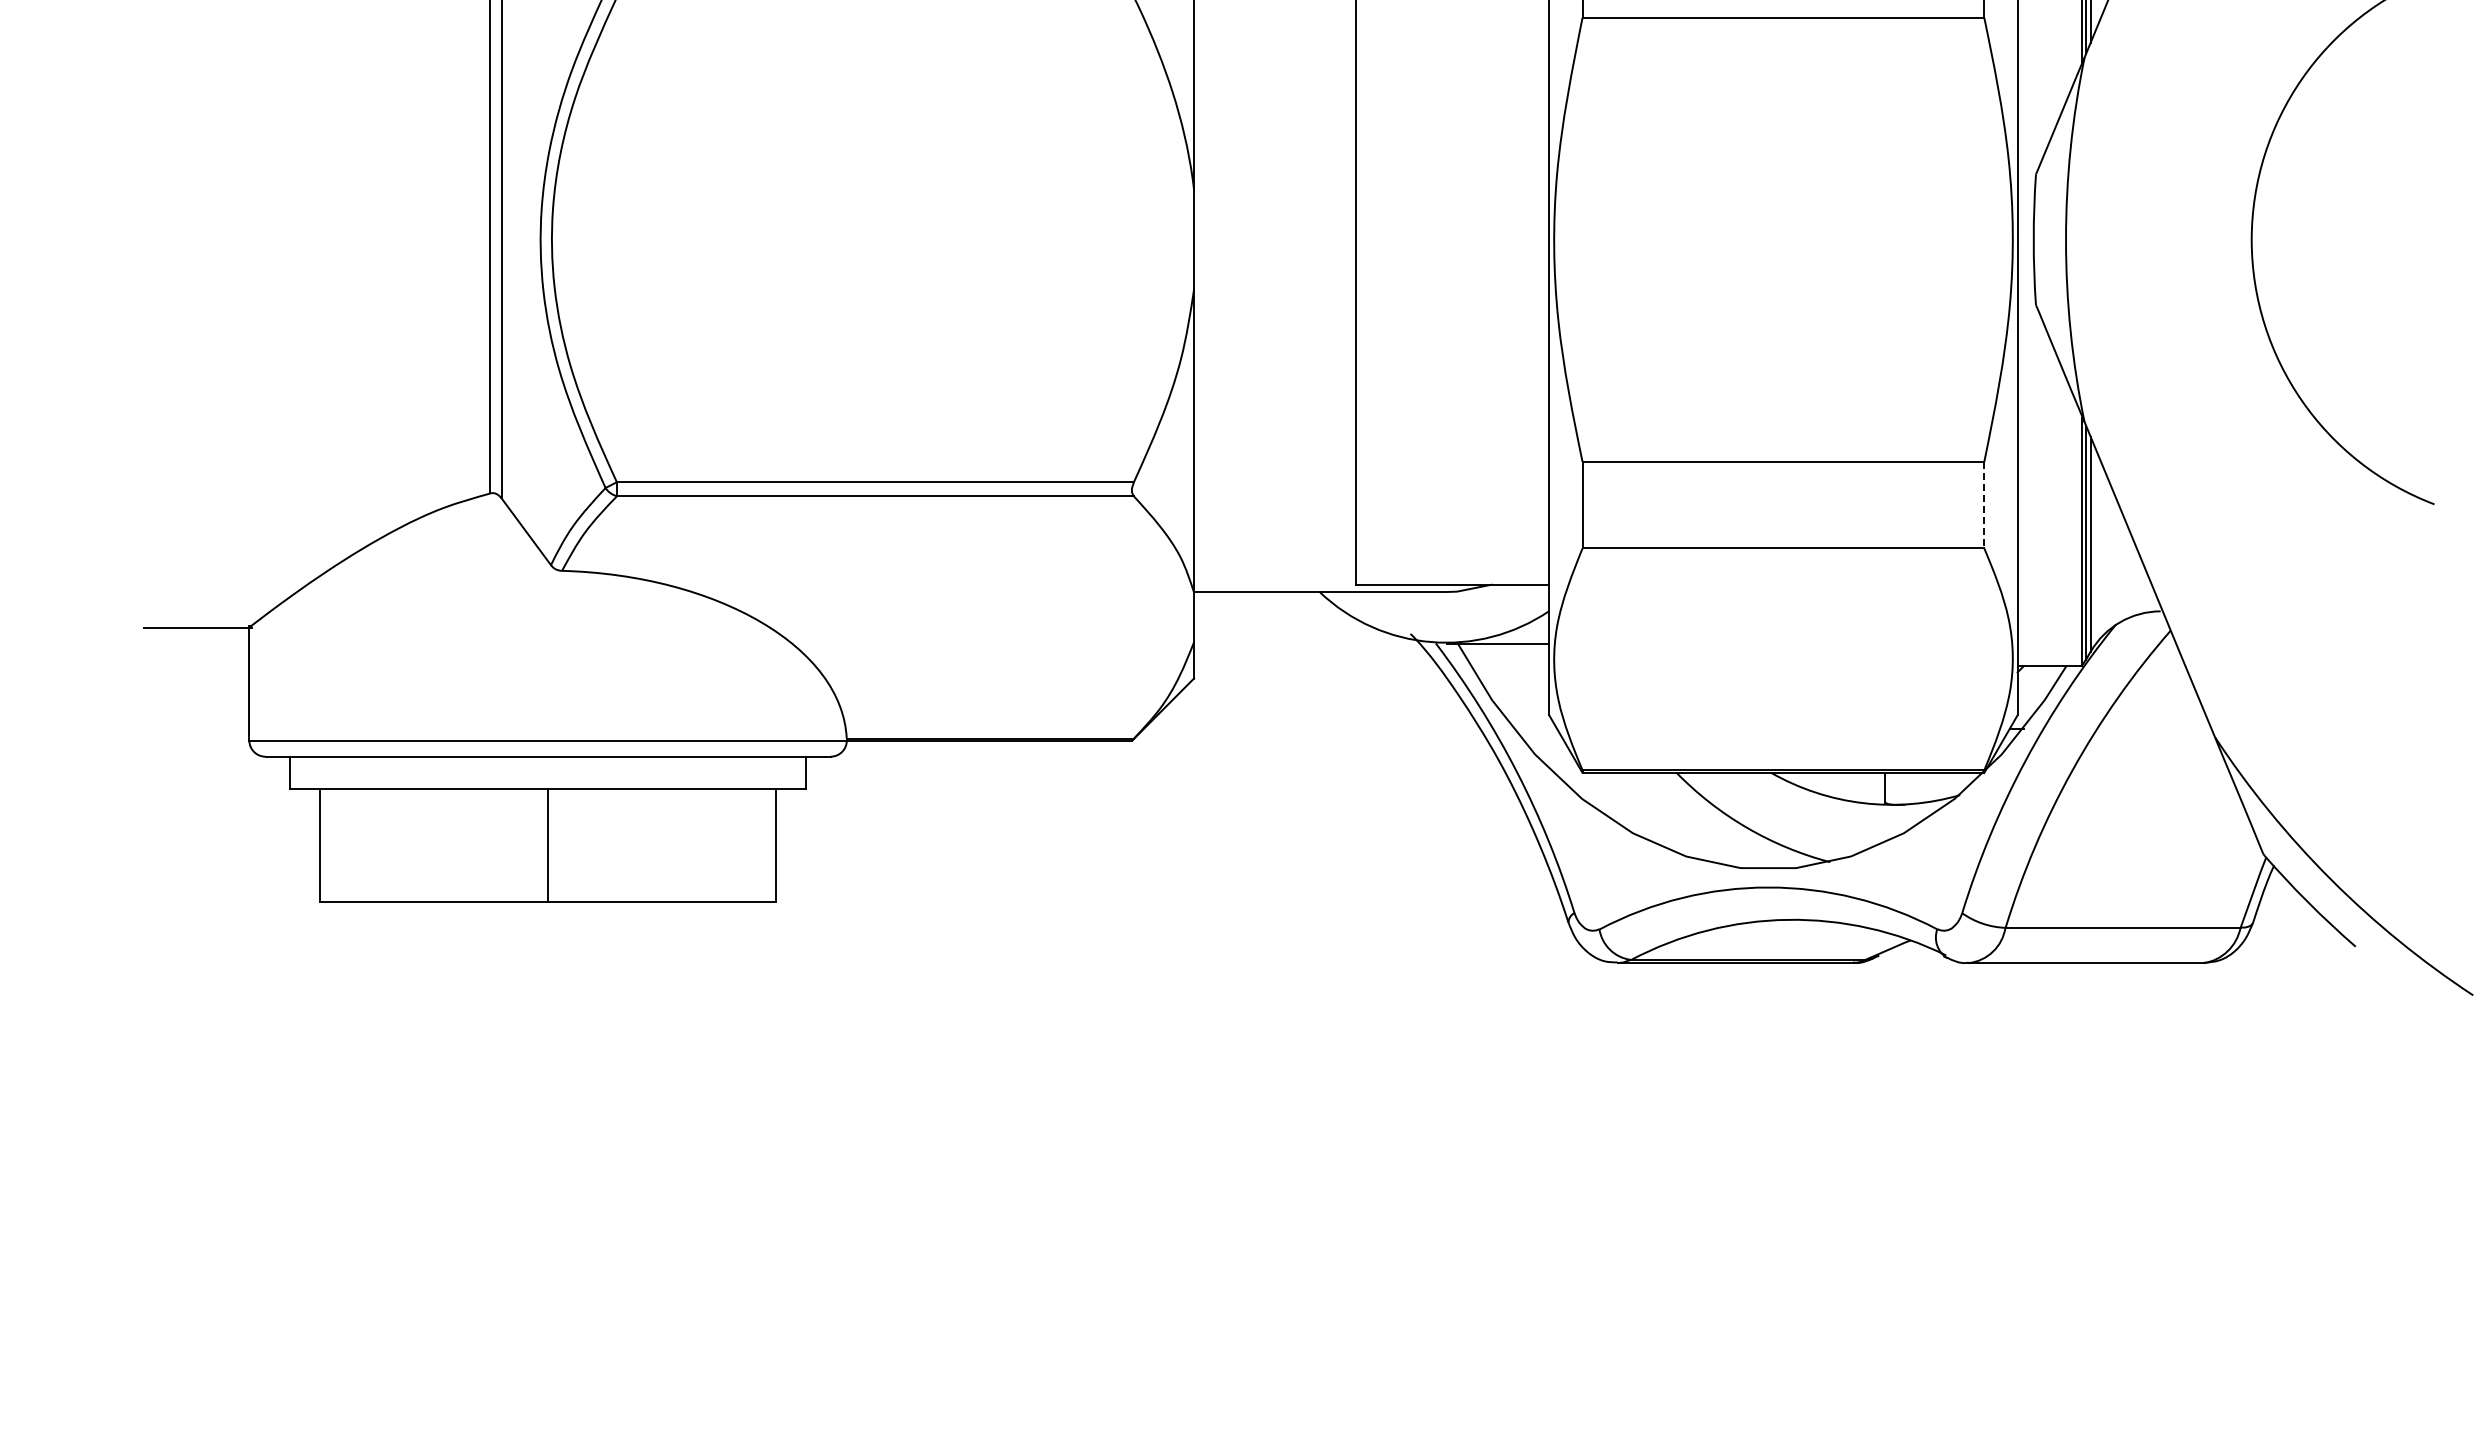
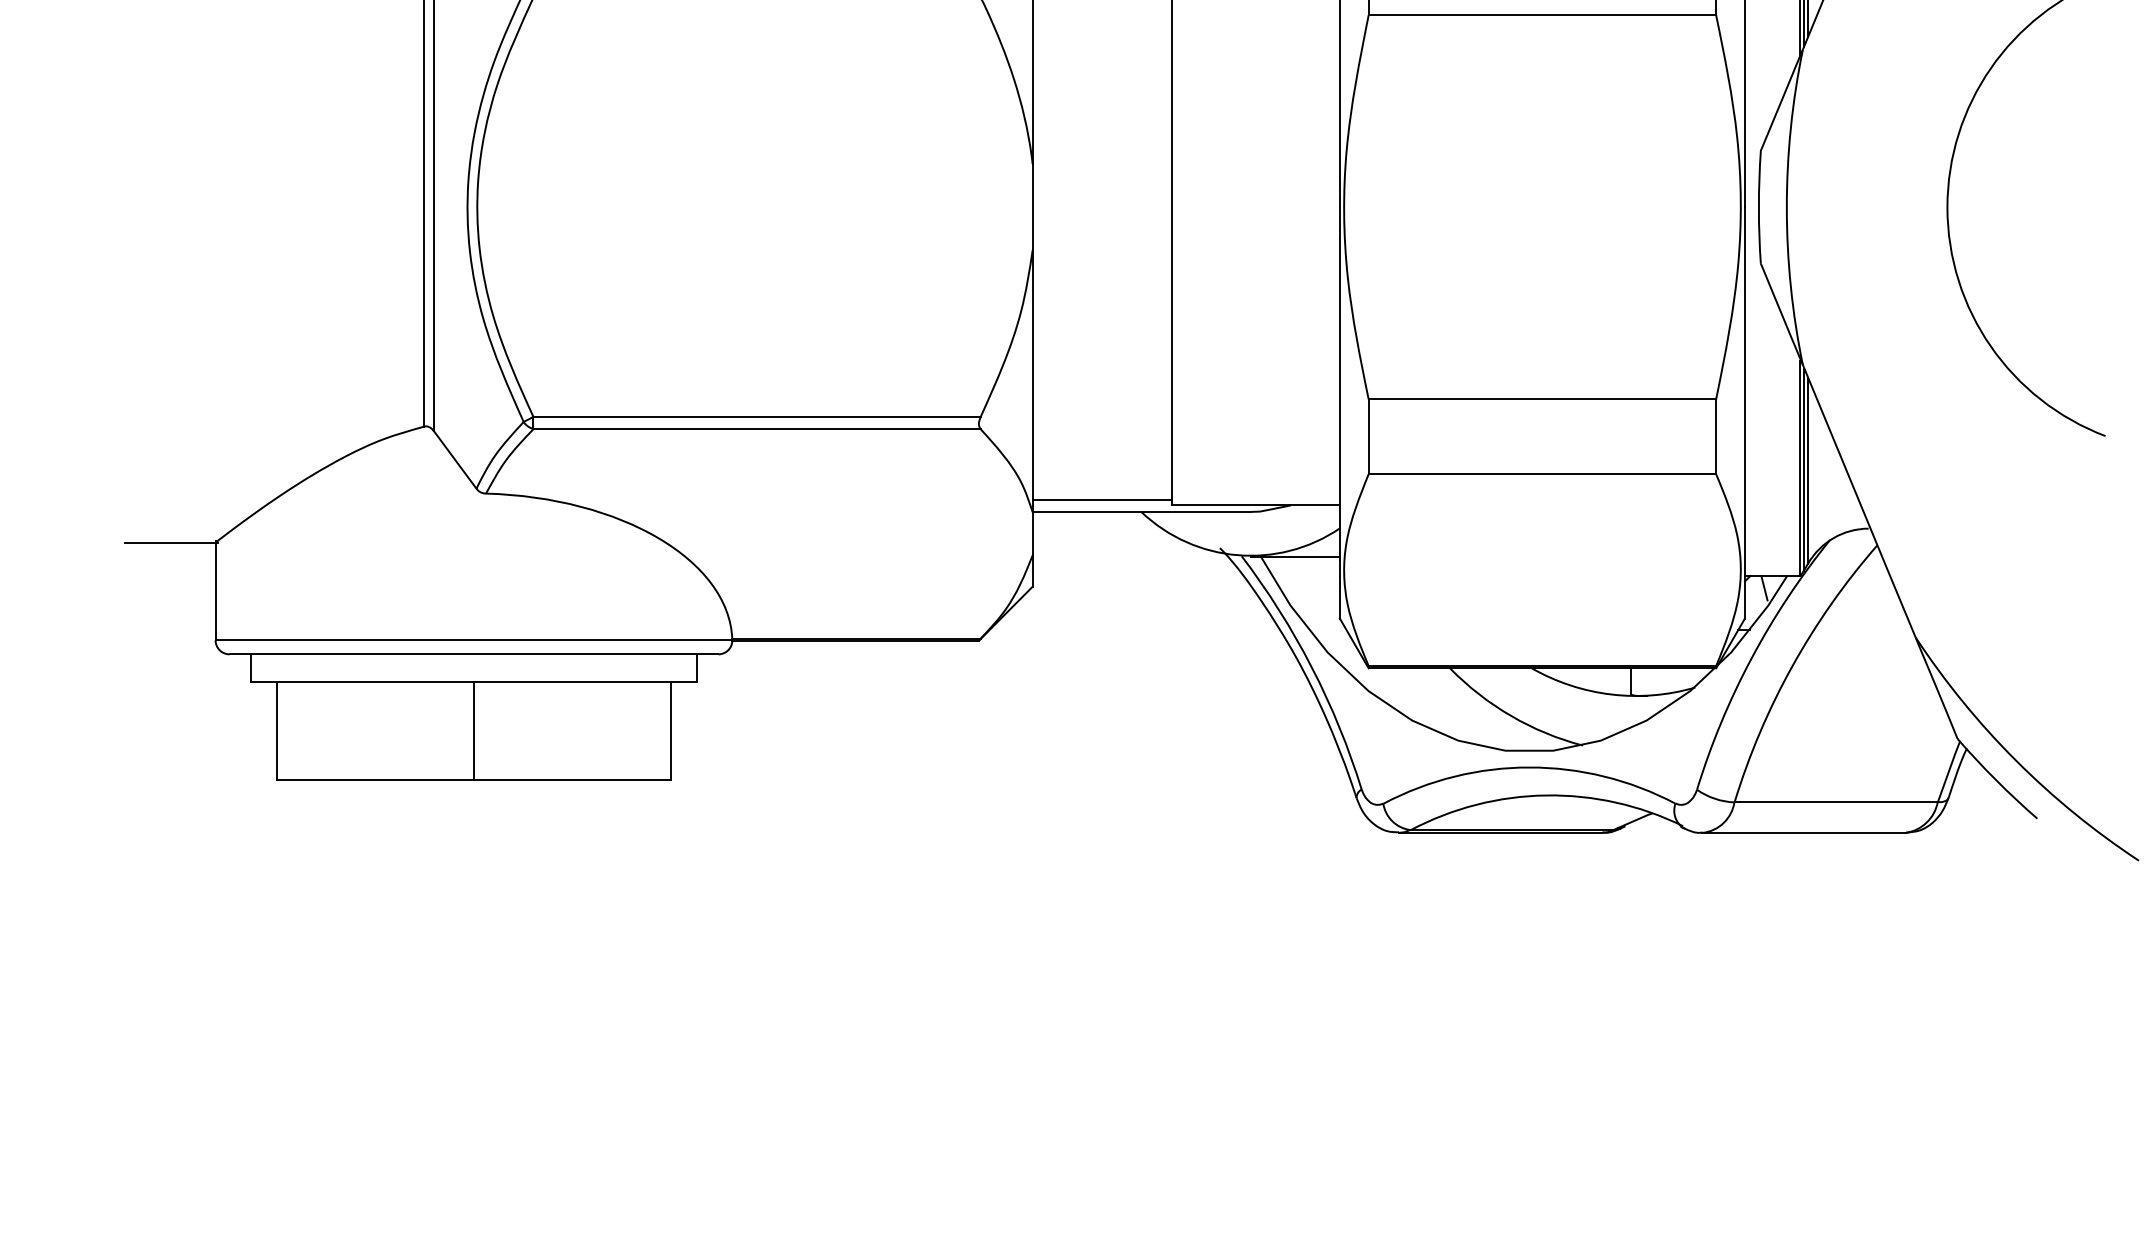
line: (1984, 505) -> (1716, 437), dashed -> solid
line: (1274, 578) -> (1102, 500), added
line: (2039, 680) -> (1763, 588), added

